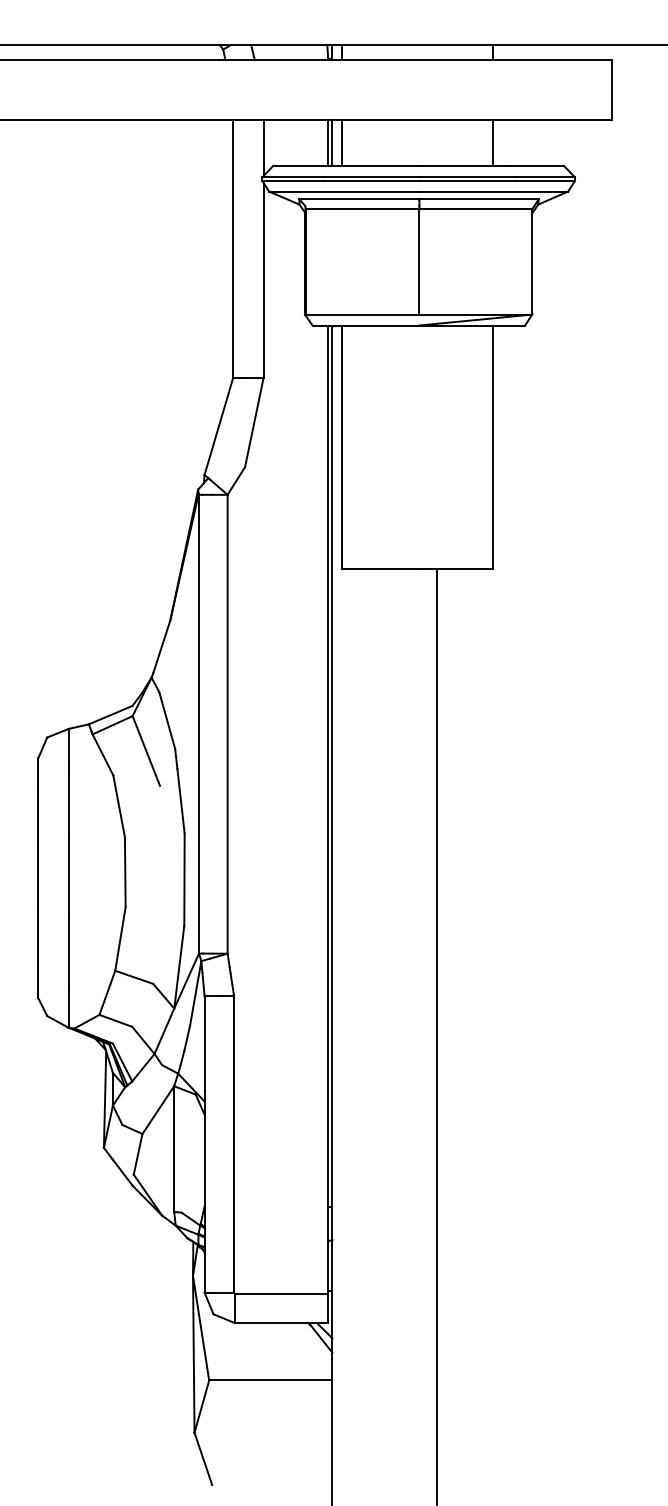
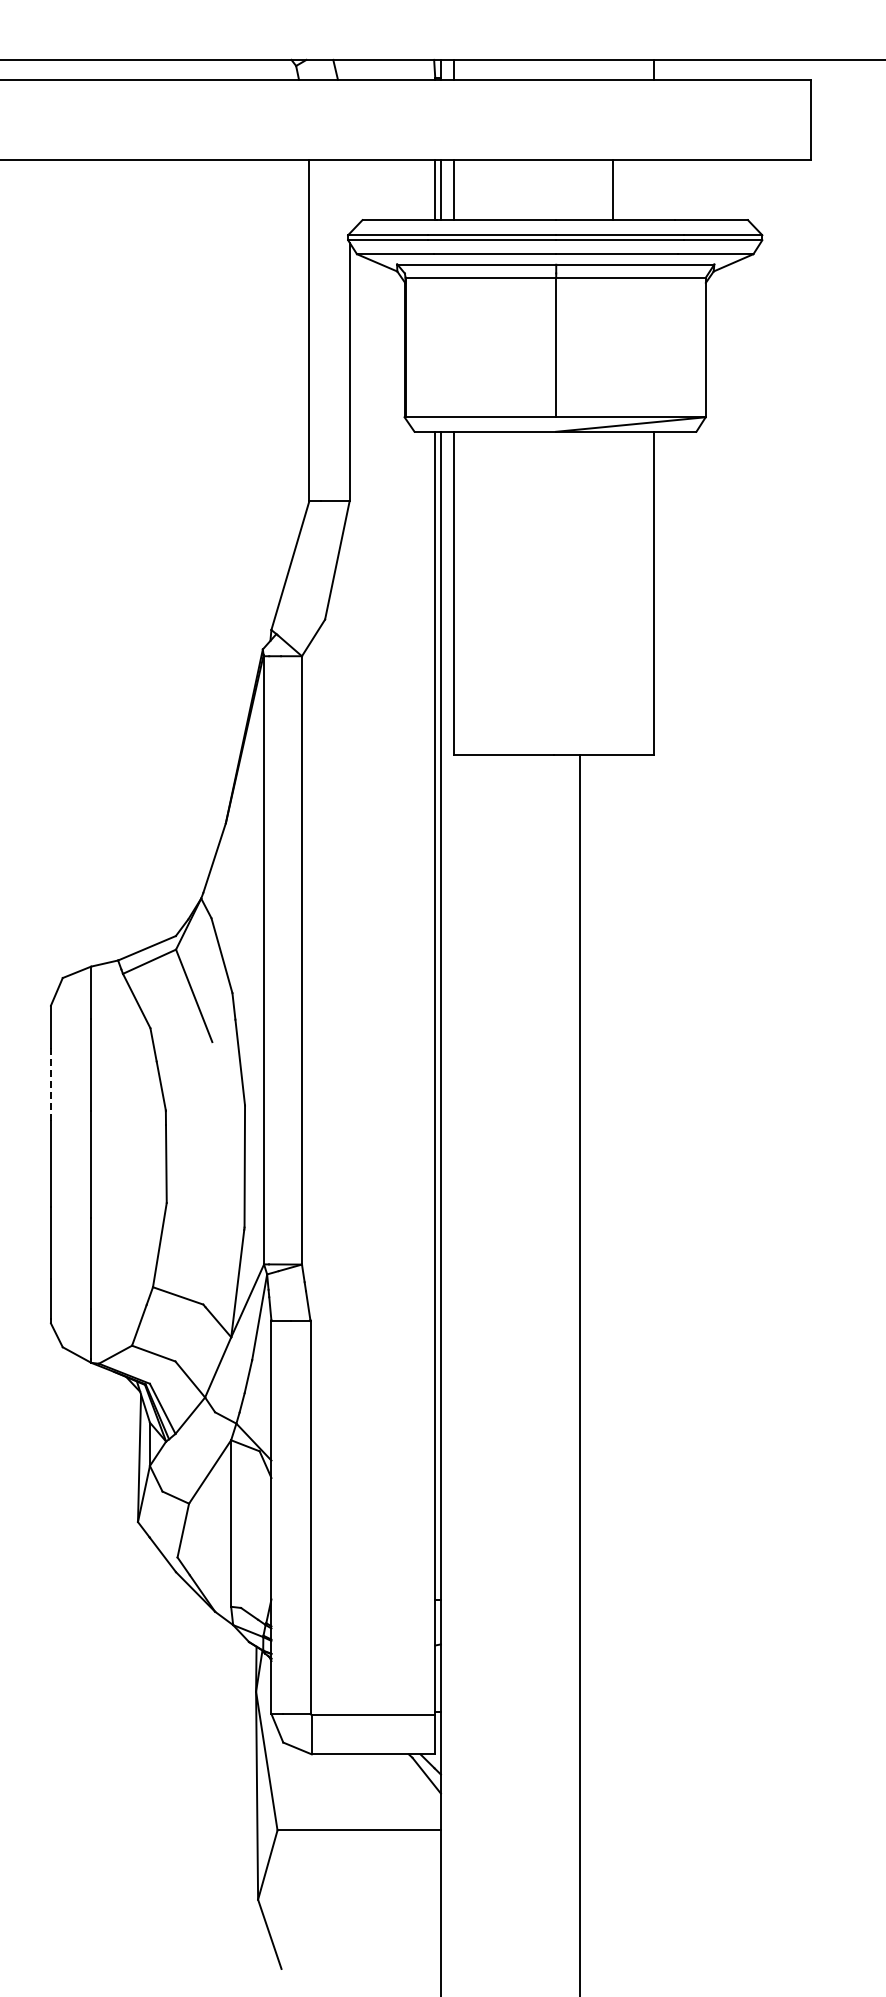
line: (492, 142) -> (612, 189), moved
line: (263, 148) -> (349, 196), removed
line: (37, 817) -> (50, 1084), solid -> dashed

